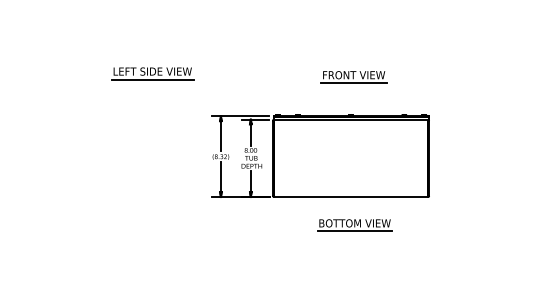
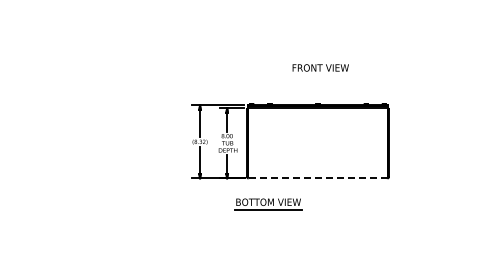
part: (152, 73) -> (138, 66), removed
line: (353, 83) -> (320, 75), removed
line: (351, 197) -> (318, 178), solid -> dashed
part: (354, 225) -> (268, 204), moved

